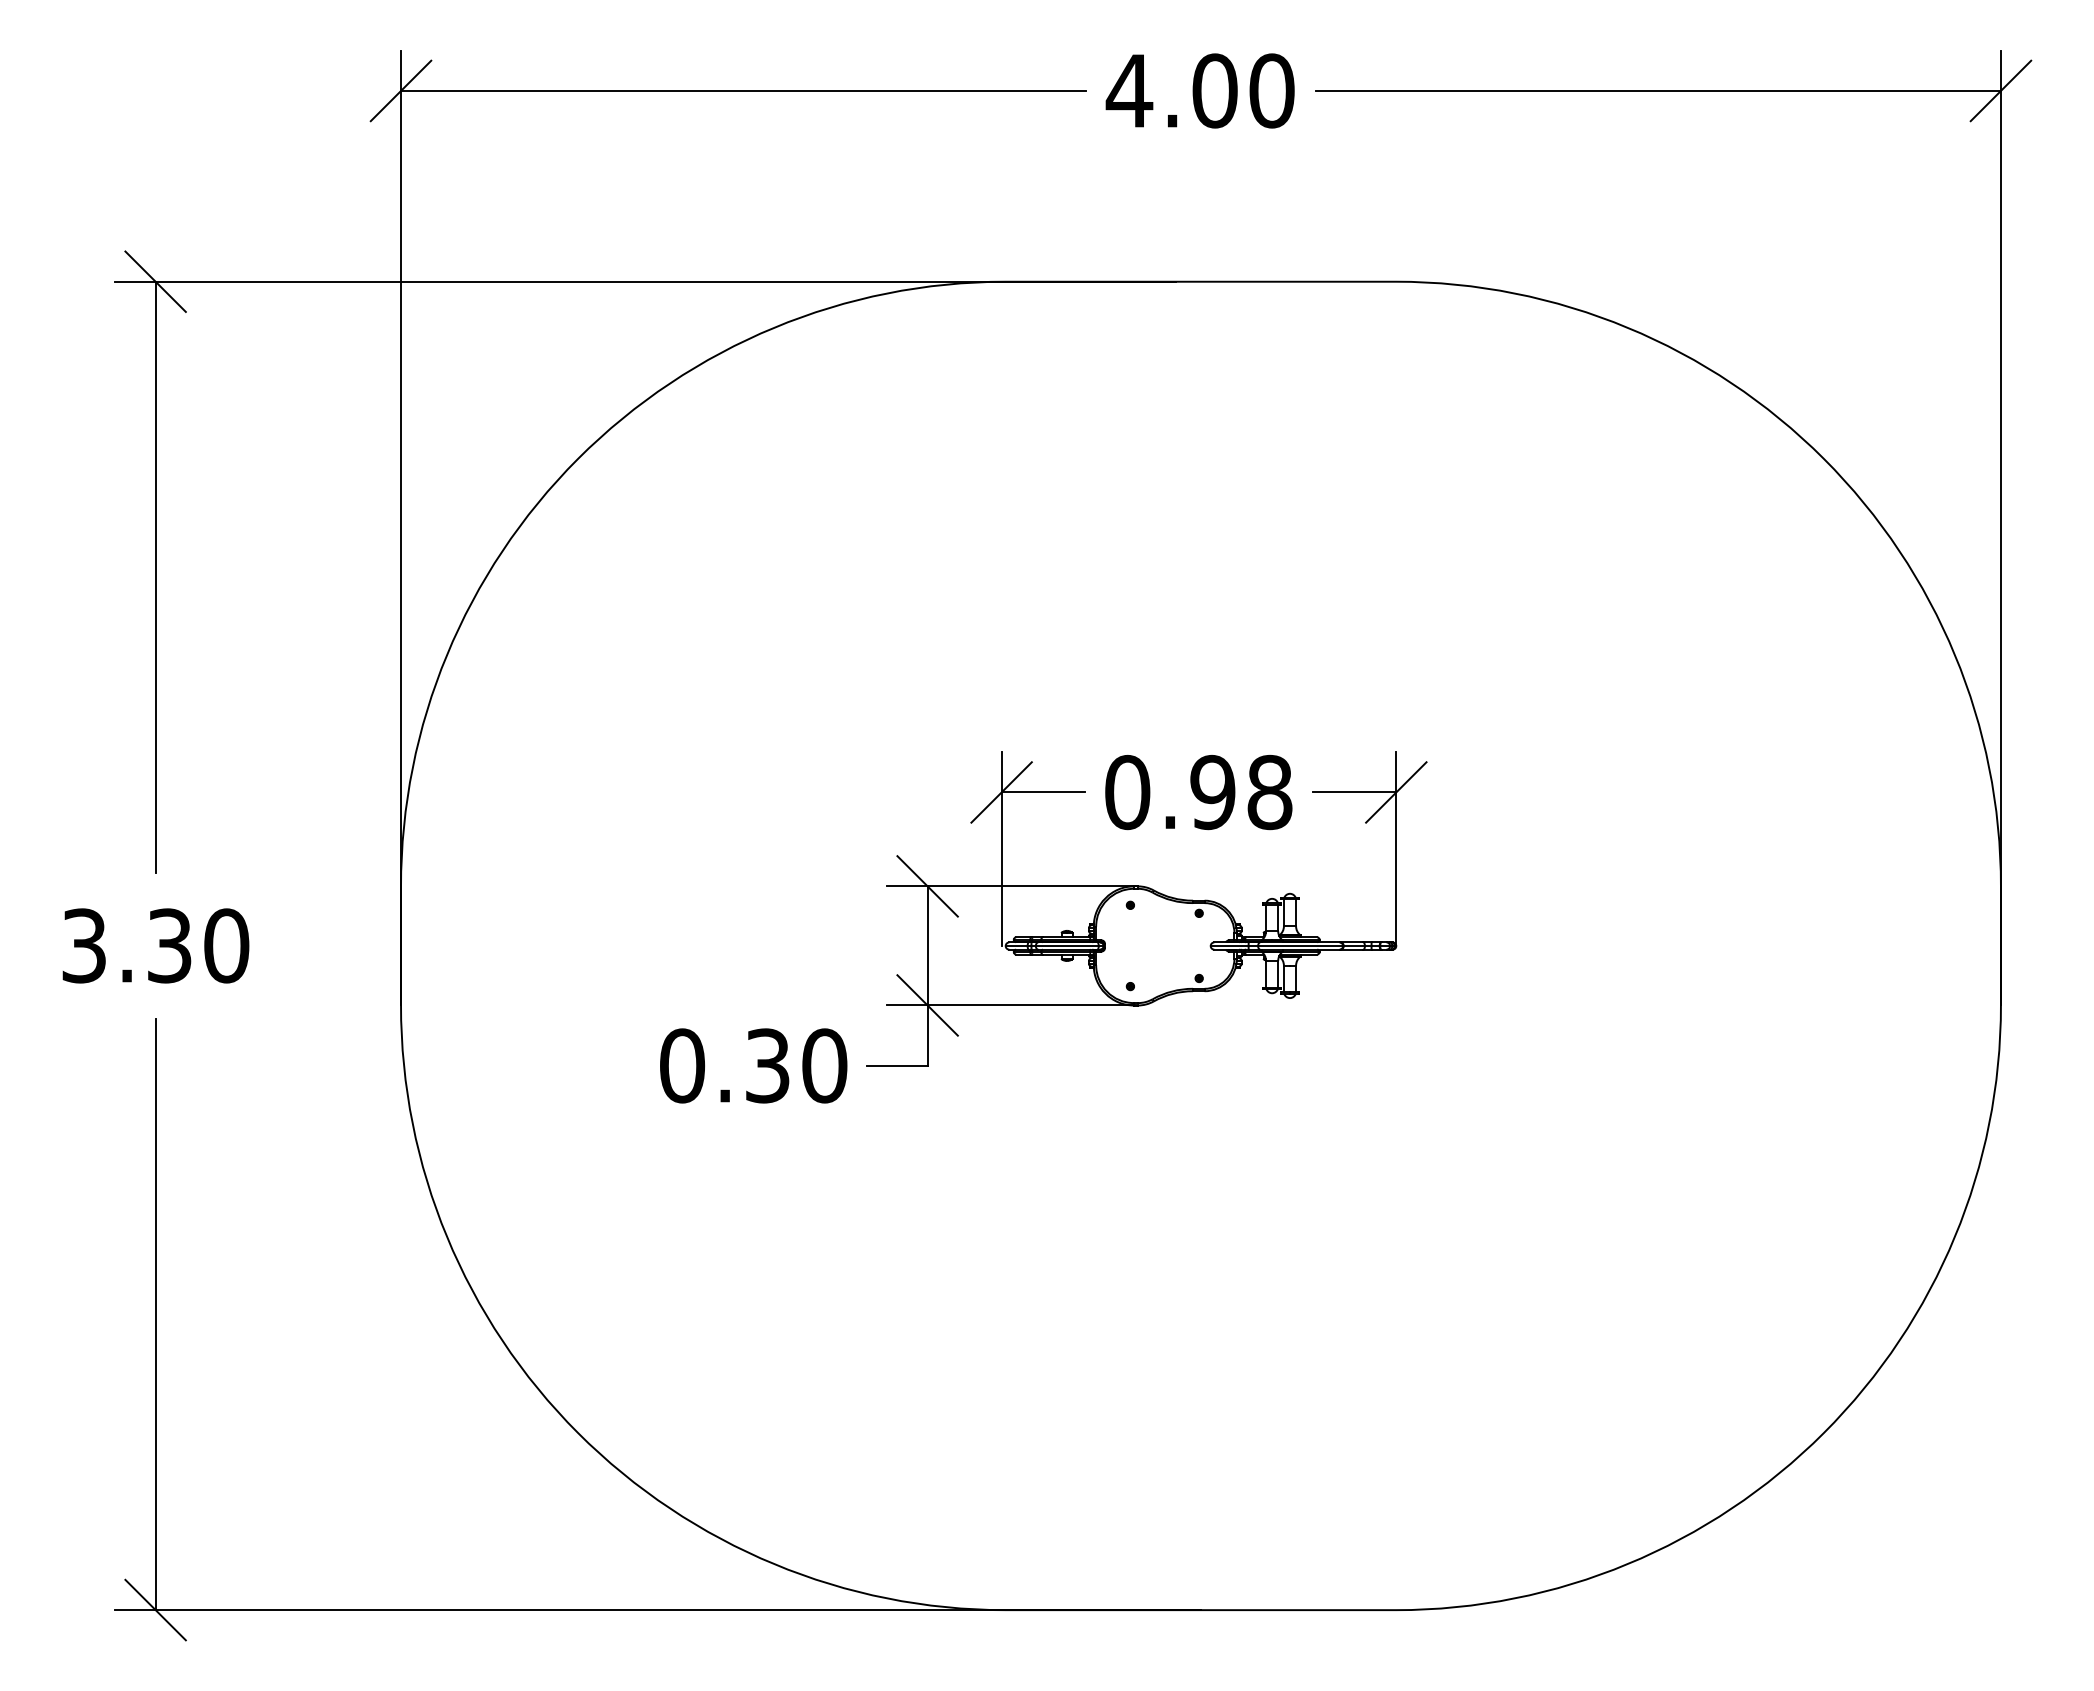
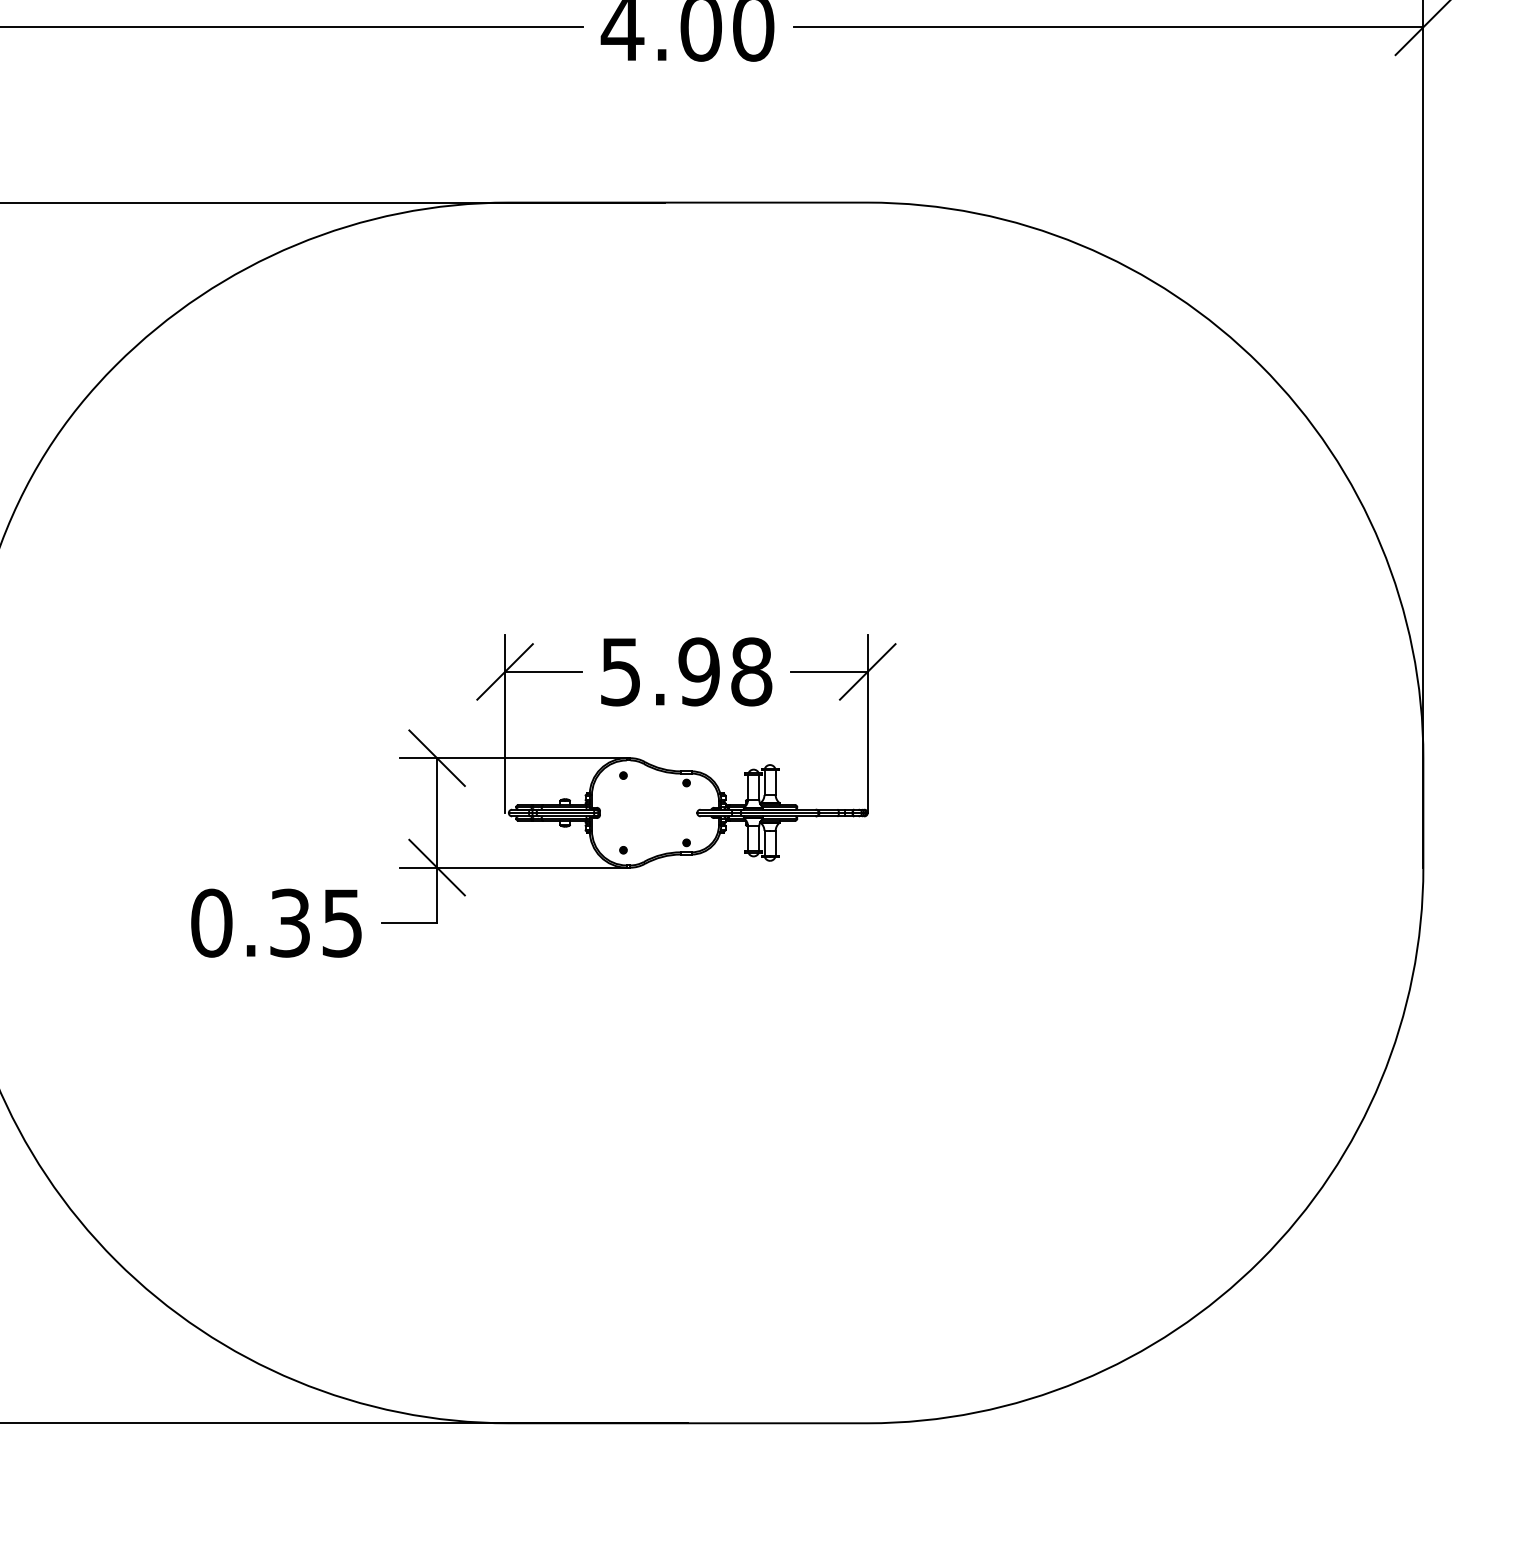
text: (1127, 792) -> (620, 671), 0.98 -> 5.98
text: (824, 1065) -> (342, 922), 0.30 -> 0.35

